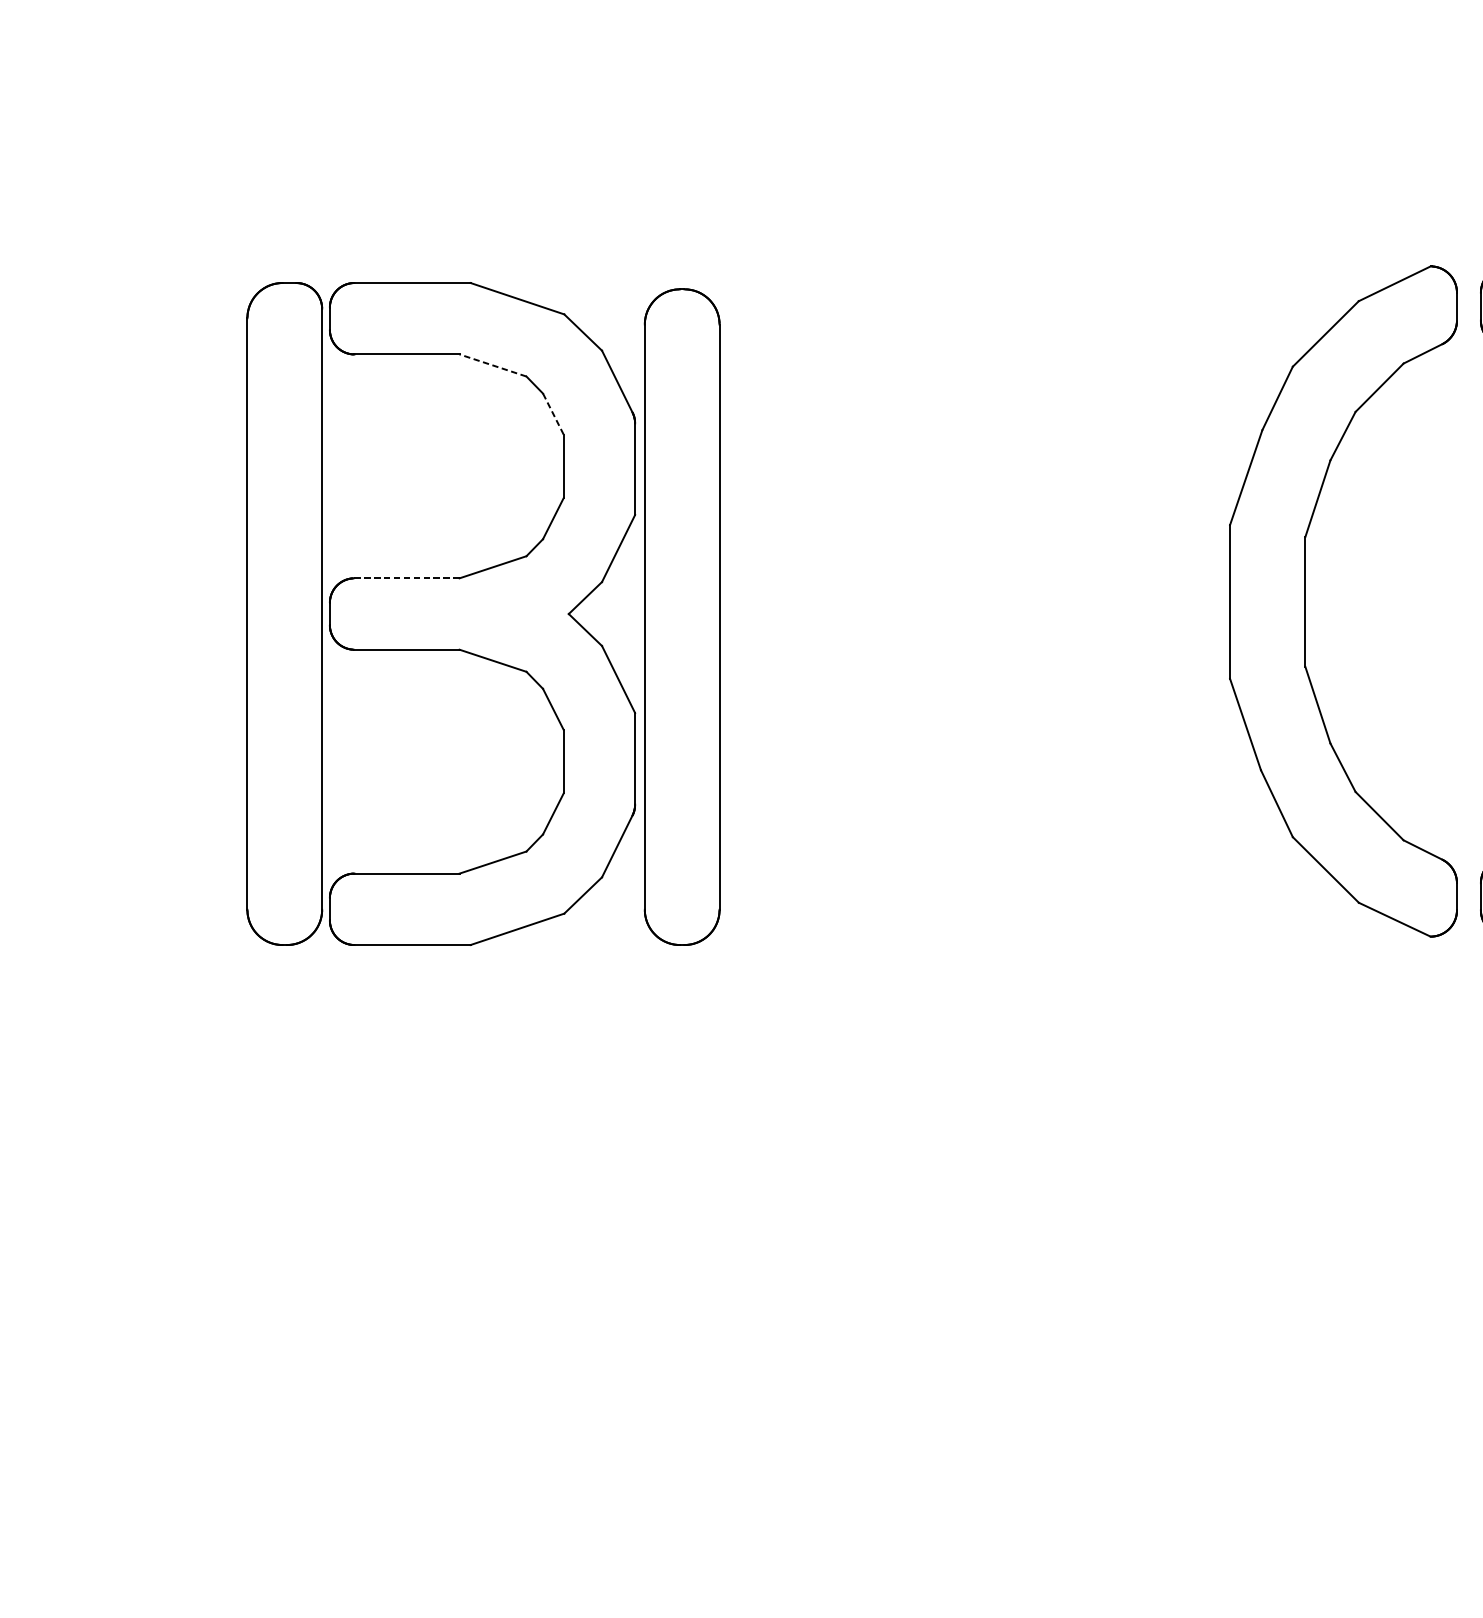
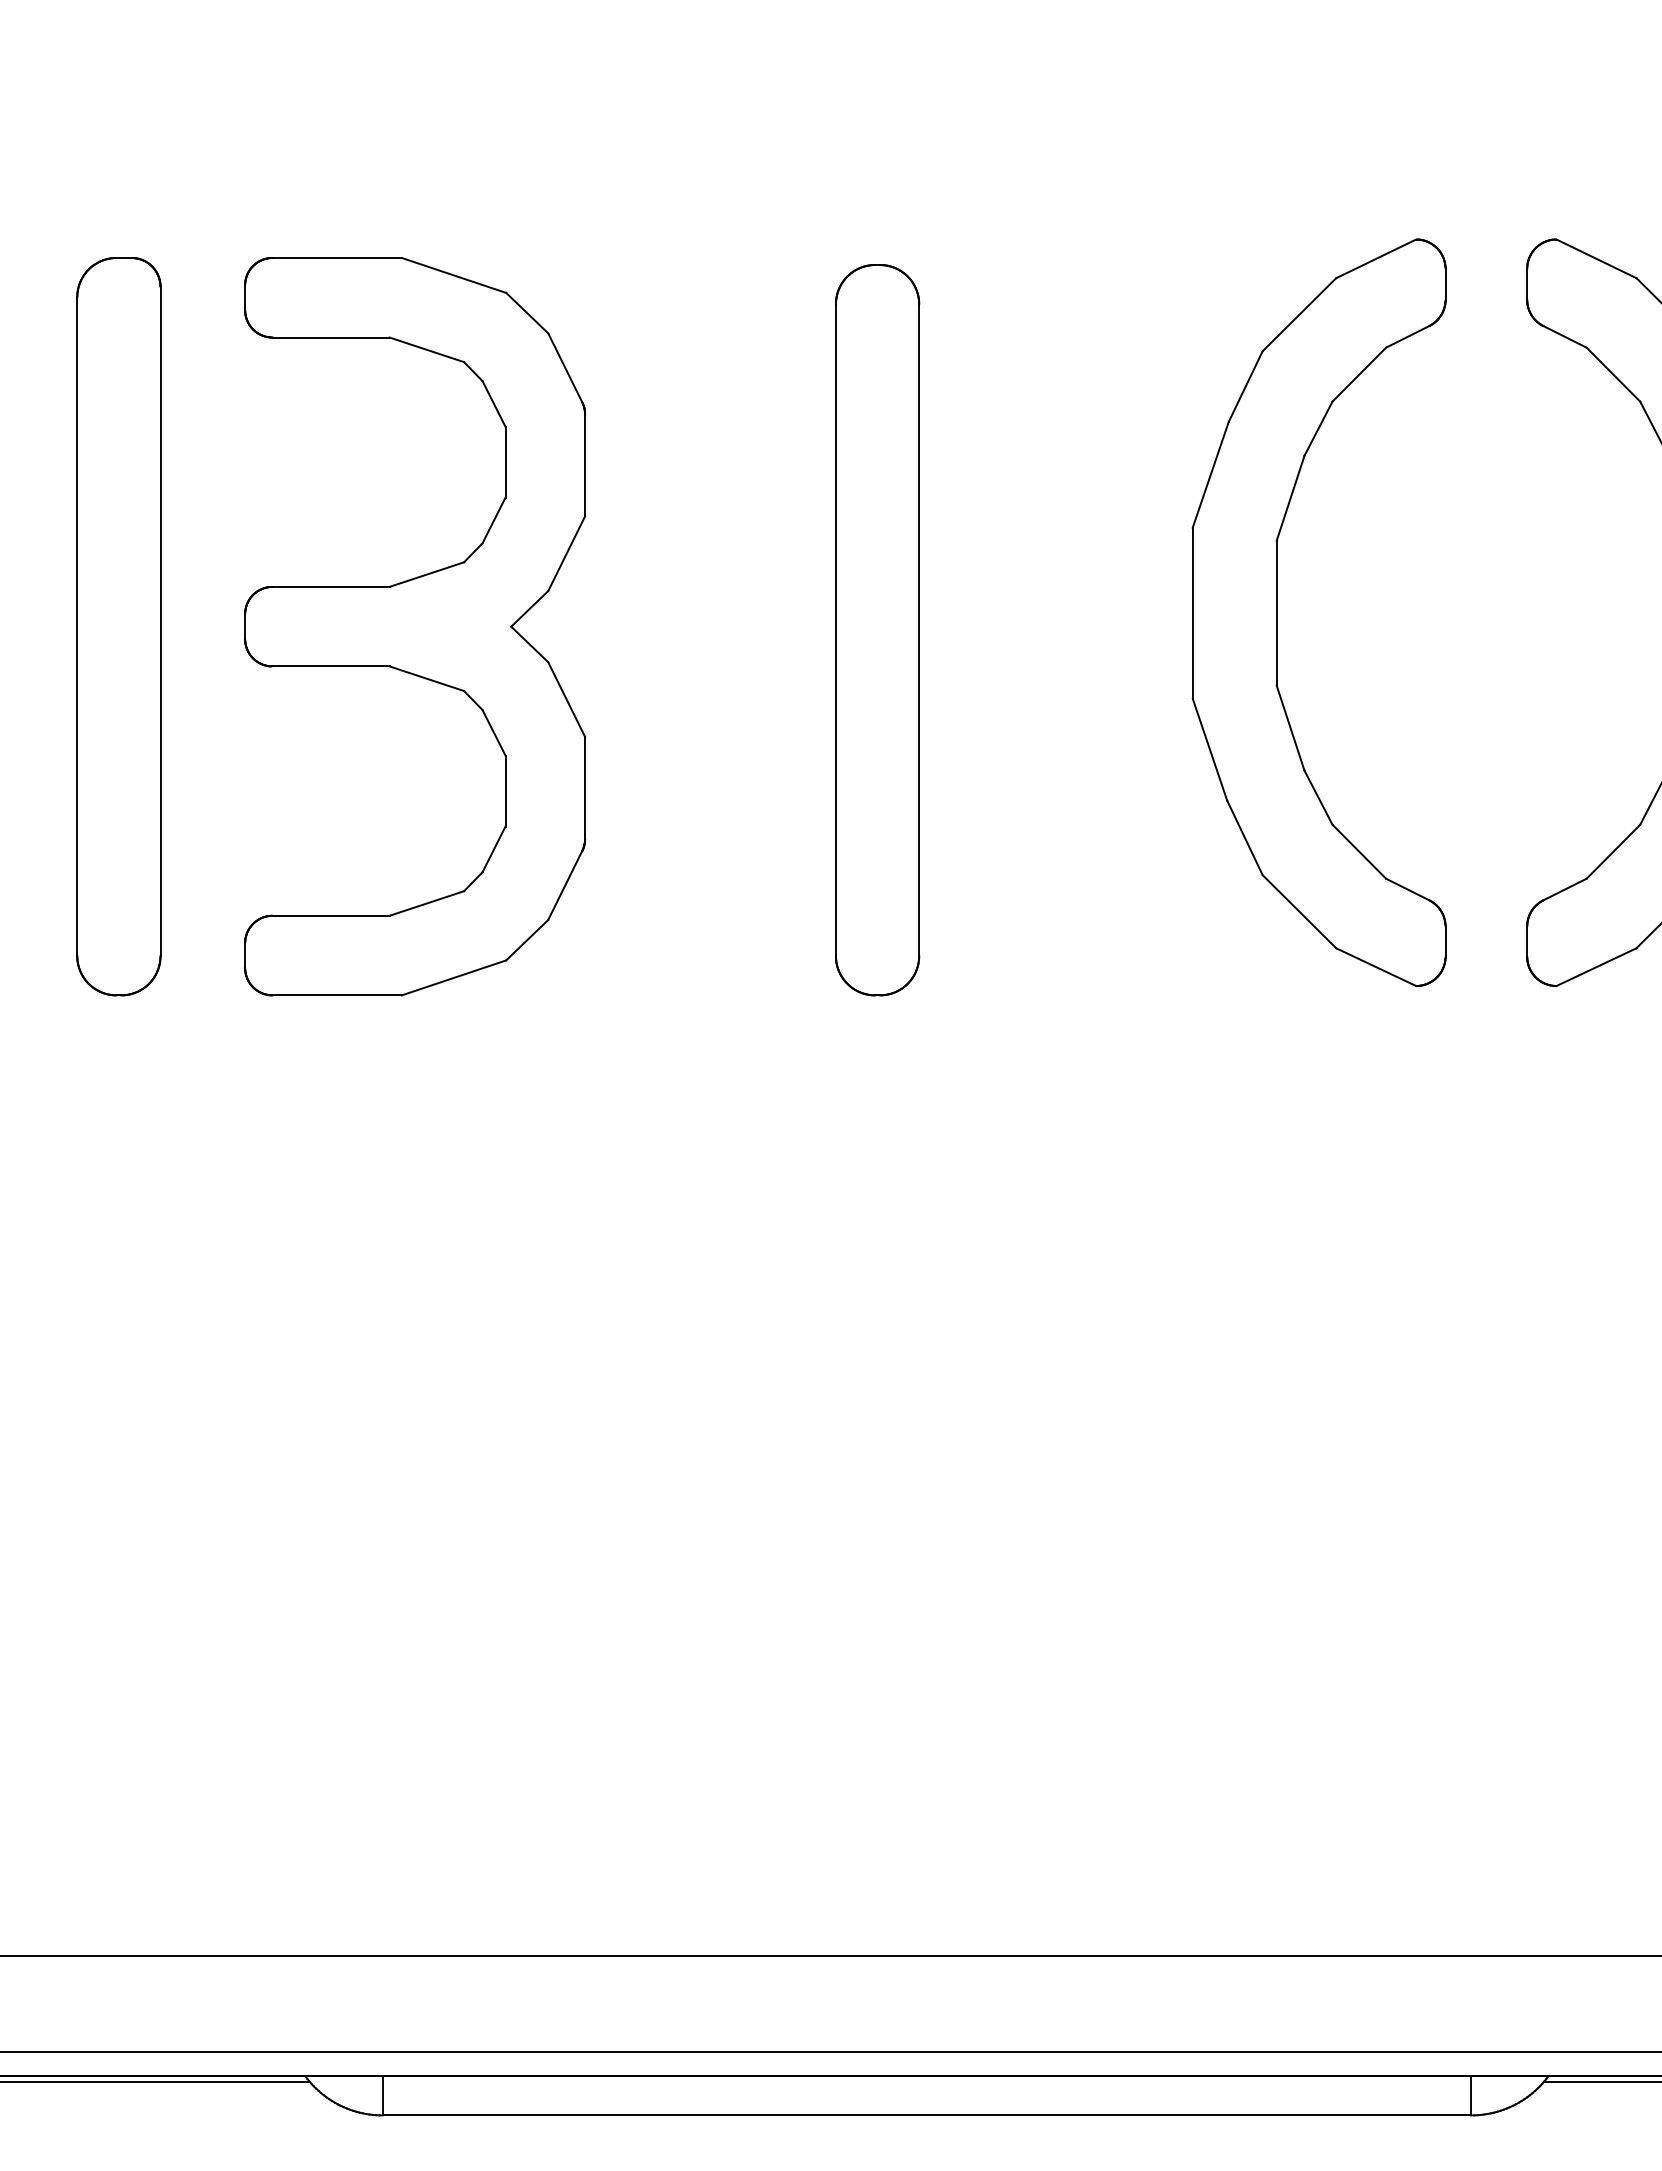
line: (492, 365) -> (426, 349), dashed -> solid
line: (553, 413) -> (494, 403), dashed -> solid
line: (407, 577) -> (331, 586), dashed -> solid
part: (1306, 601) -> (1277, 612), moved
part: (284, 613) -> (118, 626), moved
part: (682, 617) -> (877, 630), moved

